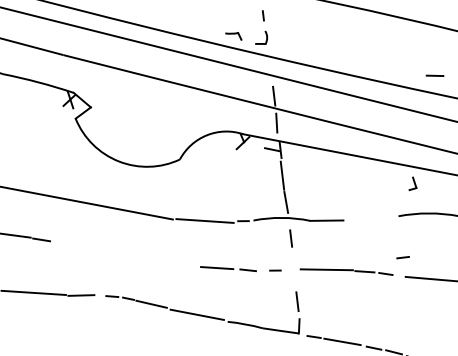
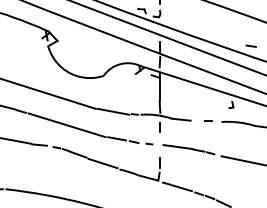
line: (124, 255) -> (66, 125), added
line: (403, 256) -> (208, 120), moved

